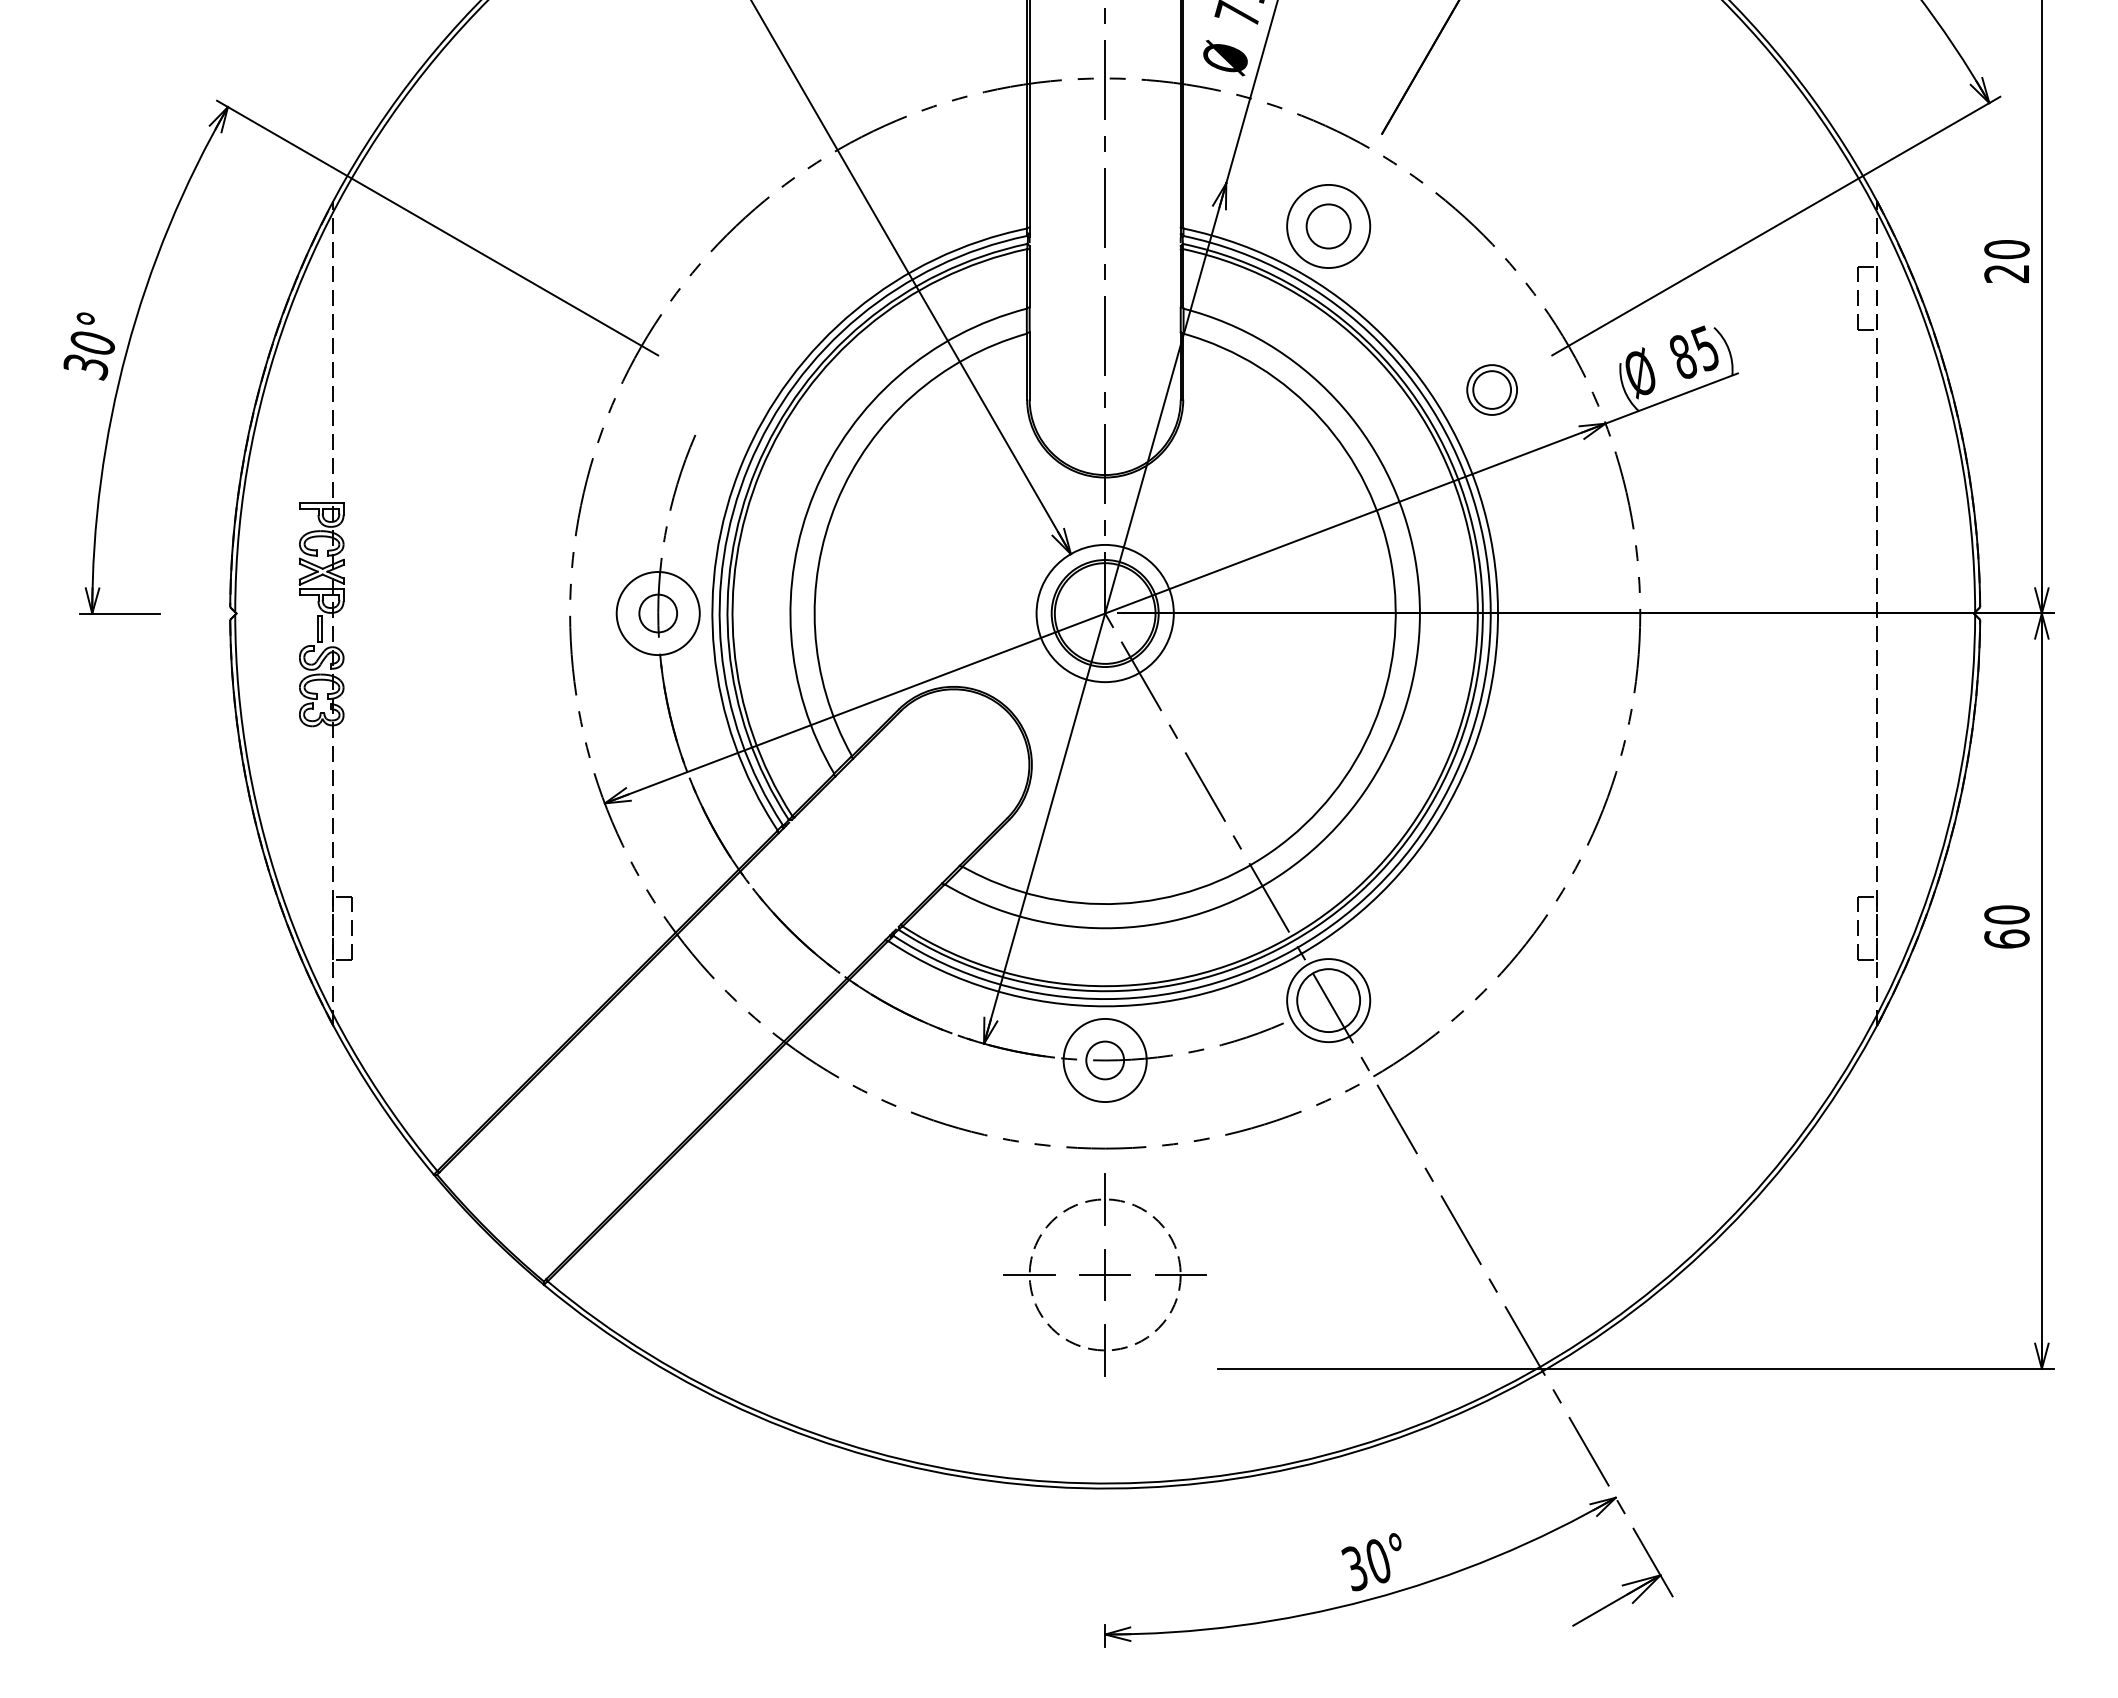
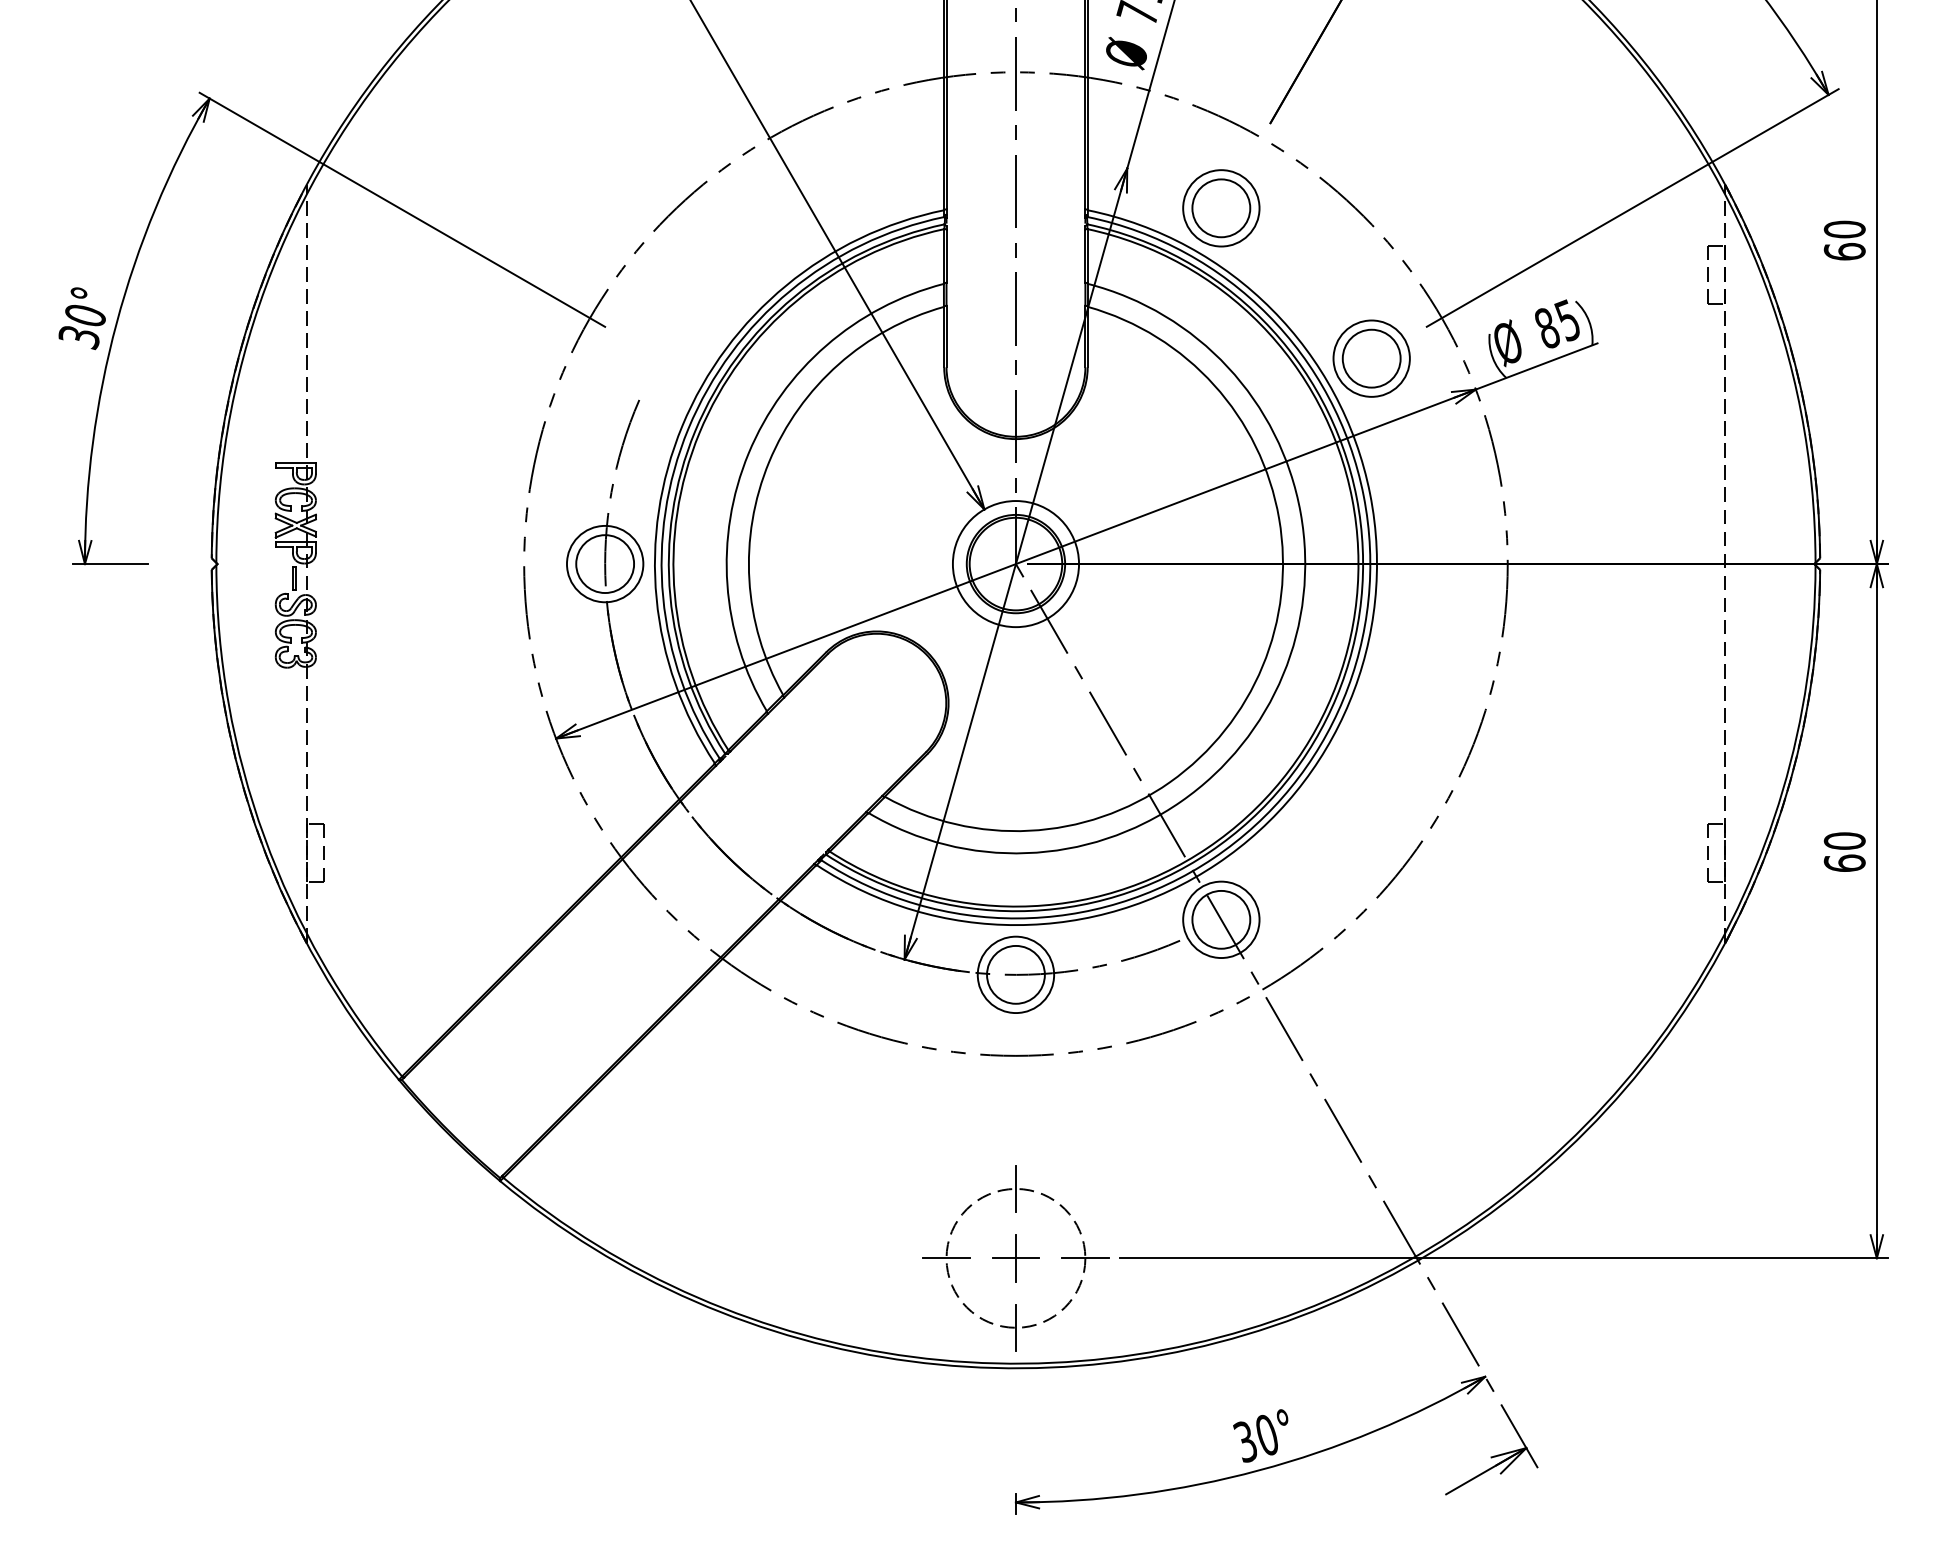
circle: (1328, 226) -> (1221, 208), size x1.43
text: (2006, 273) -> (1844, 251), 20 -> 60
part: (1491, 389) -> (1371, 358), size x1.67
circle: (657, 613) -> (604, 564), size x1.67
circle: (1104, 1060) -> (1015, 974), size x1.67
part: (1104, 1274) -> (1015, 1257), moved

